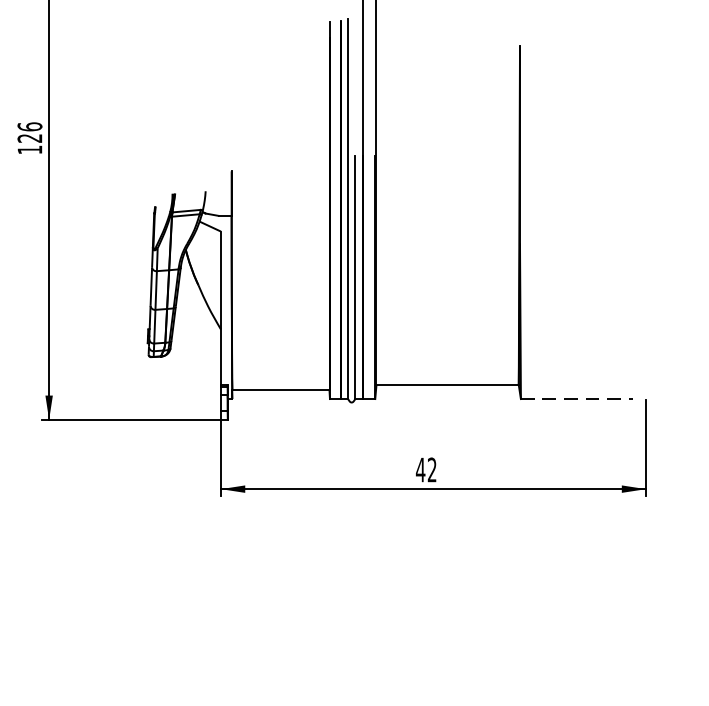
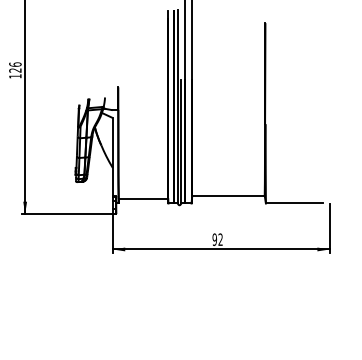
line: (576, 399) -> (294, 203), dashed -> solid
text: (420, 469) -> (214, 239), 42 -> 92

